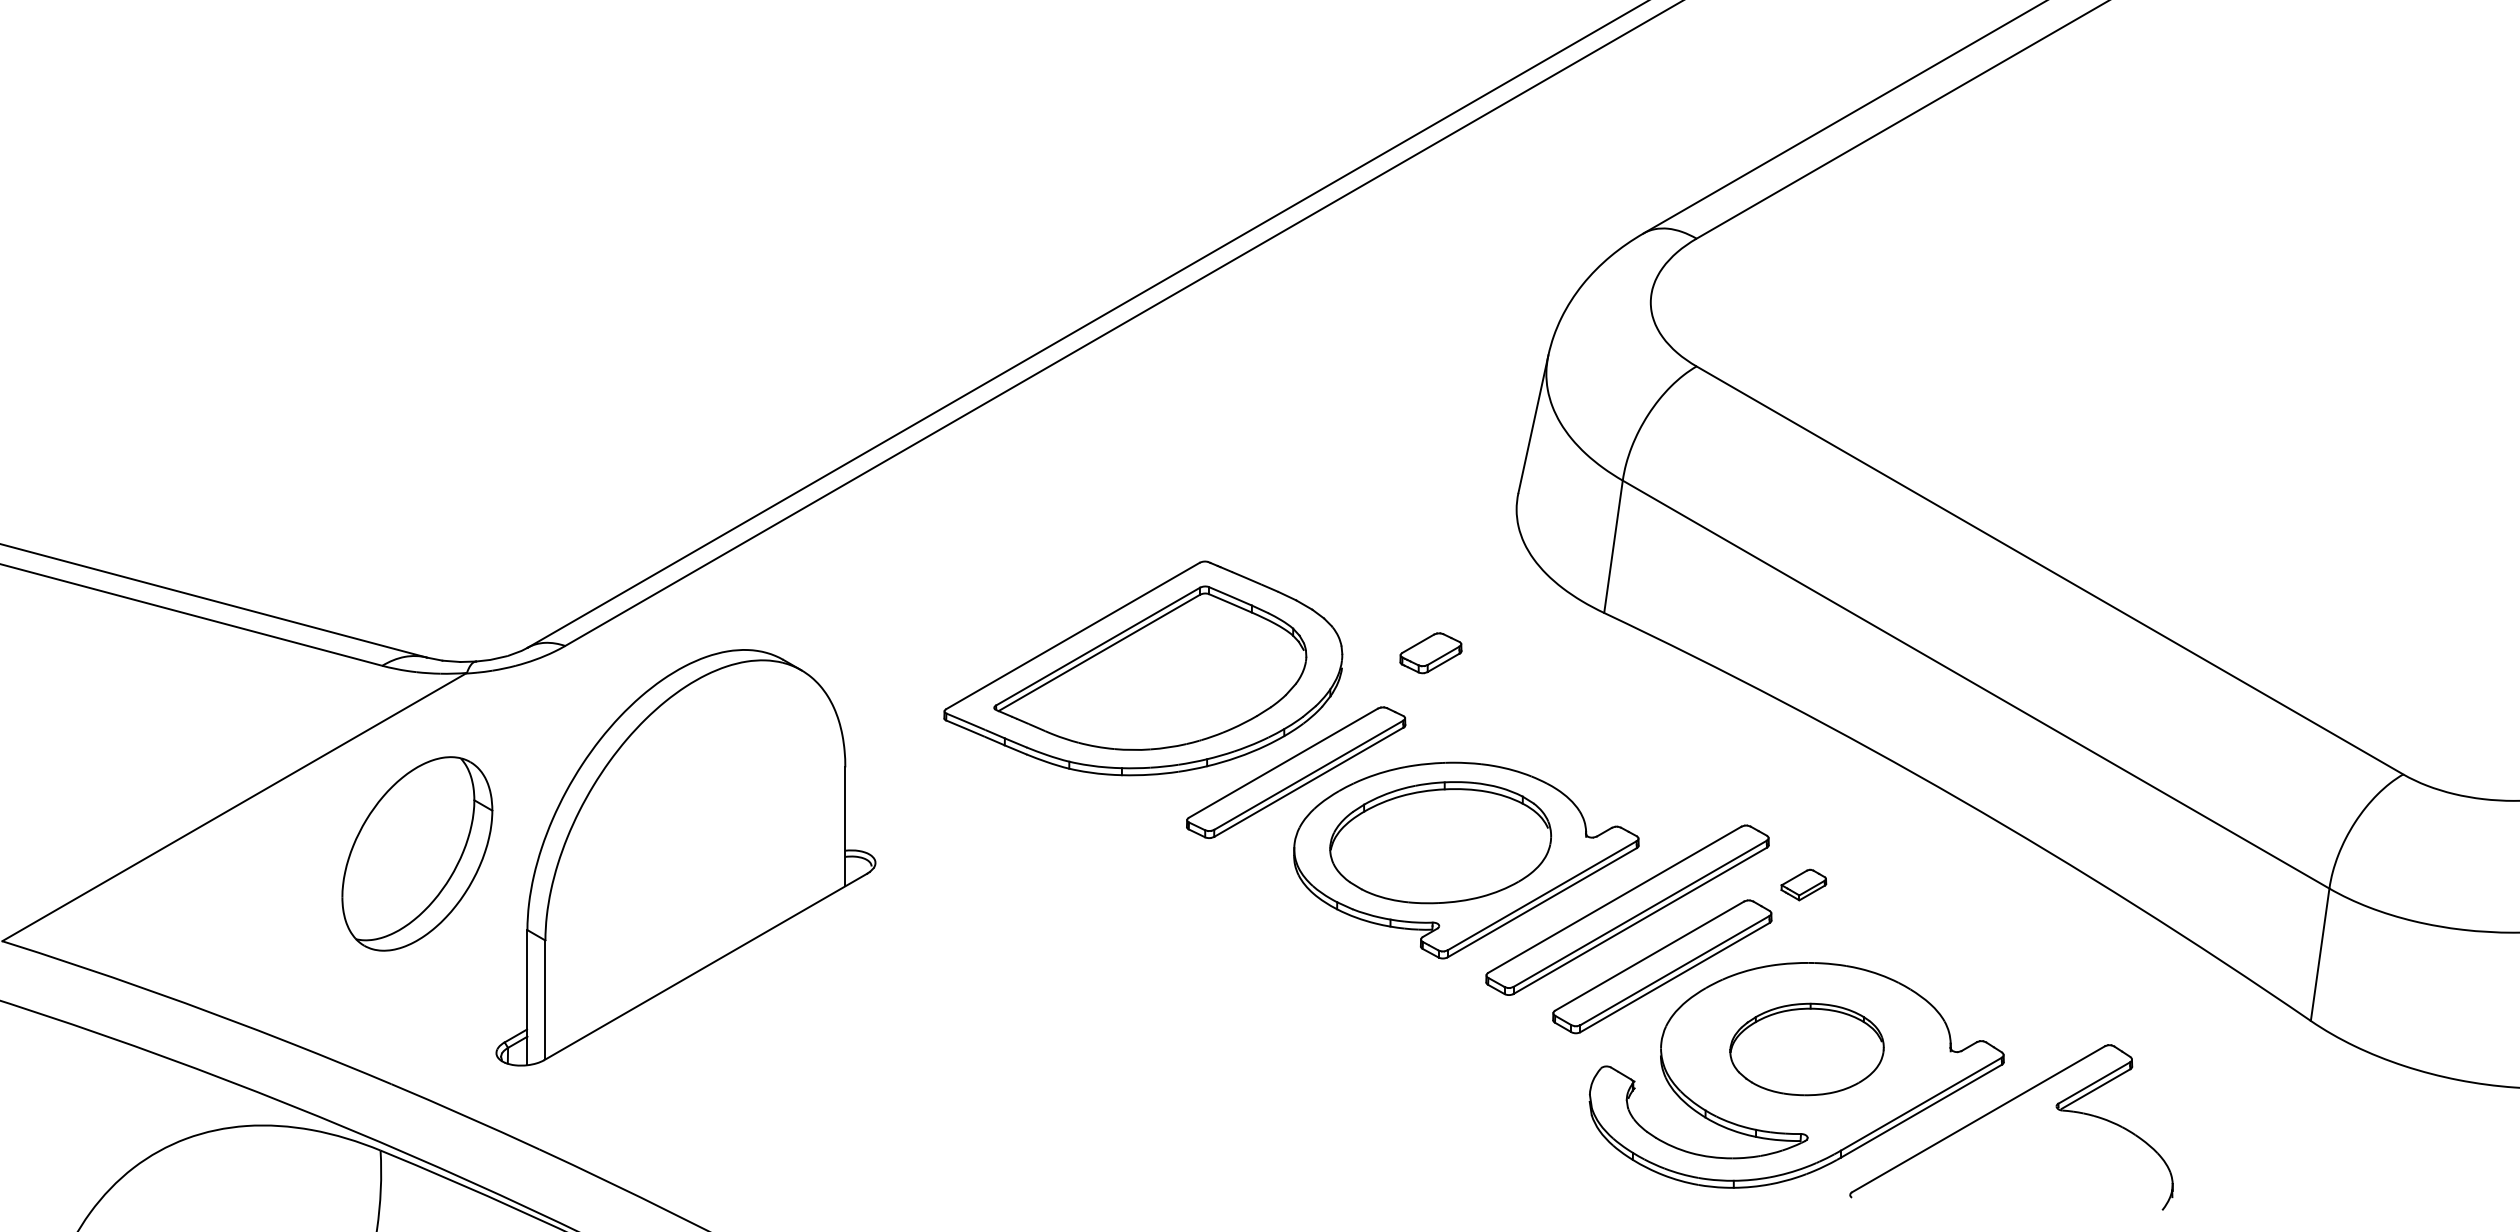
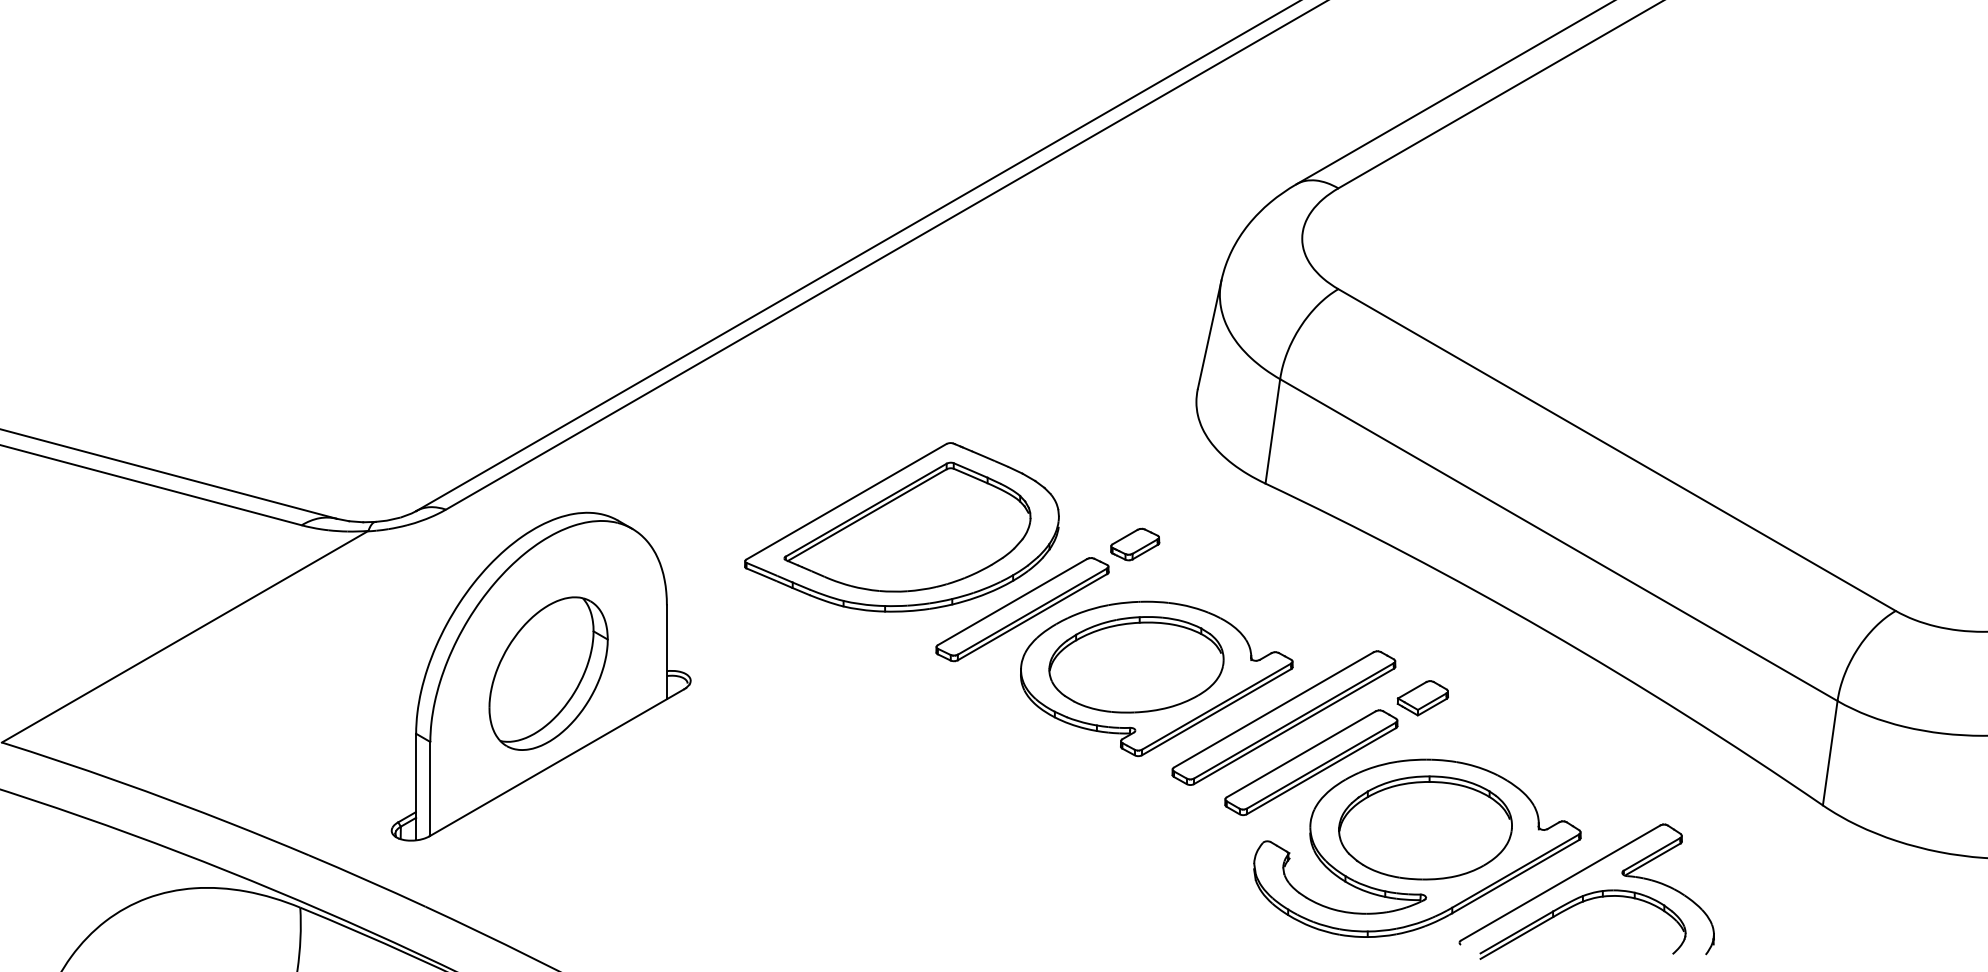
part: (1430, 653) -> (1134, 544), moved
part: (417, 853) -> (548, 673), moved
part: (1803, 884) -> (1422, 697), size x1.43
part: (1806, 1049) -> (1425, 827), size x1.43
part: (1994, 1149) -> (1573, 906), added

